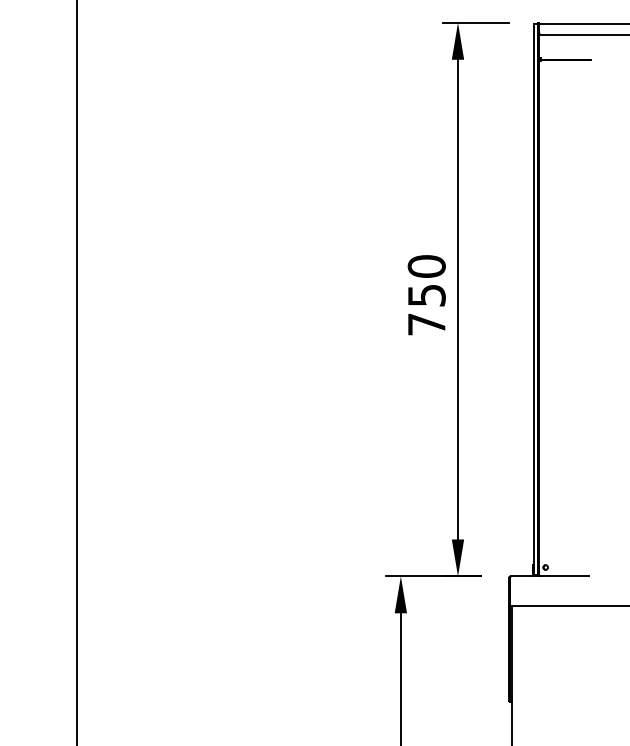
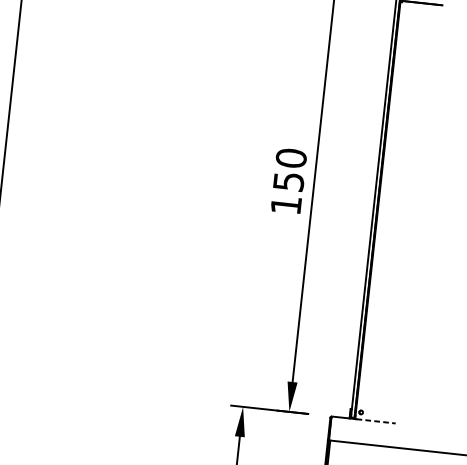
text: (426, 324) -> (286, 205), 750 -> 150
line: (565, 576) -> (376, 421), solid -> dashed

